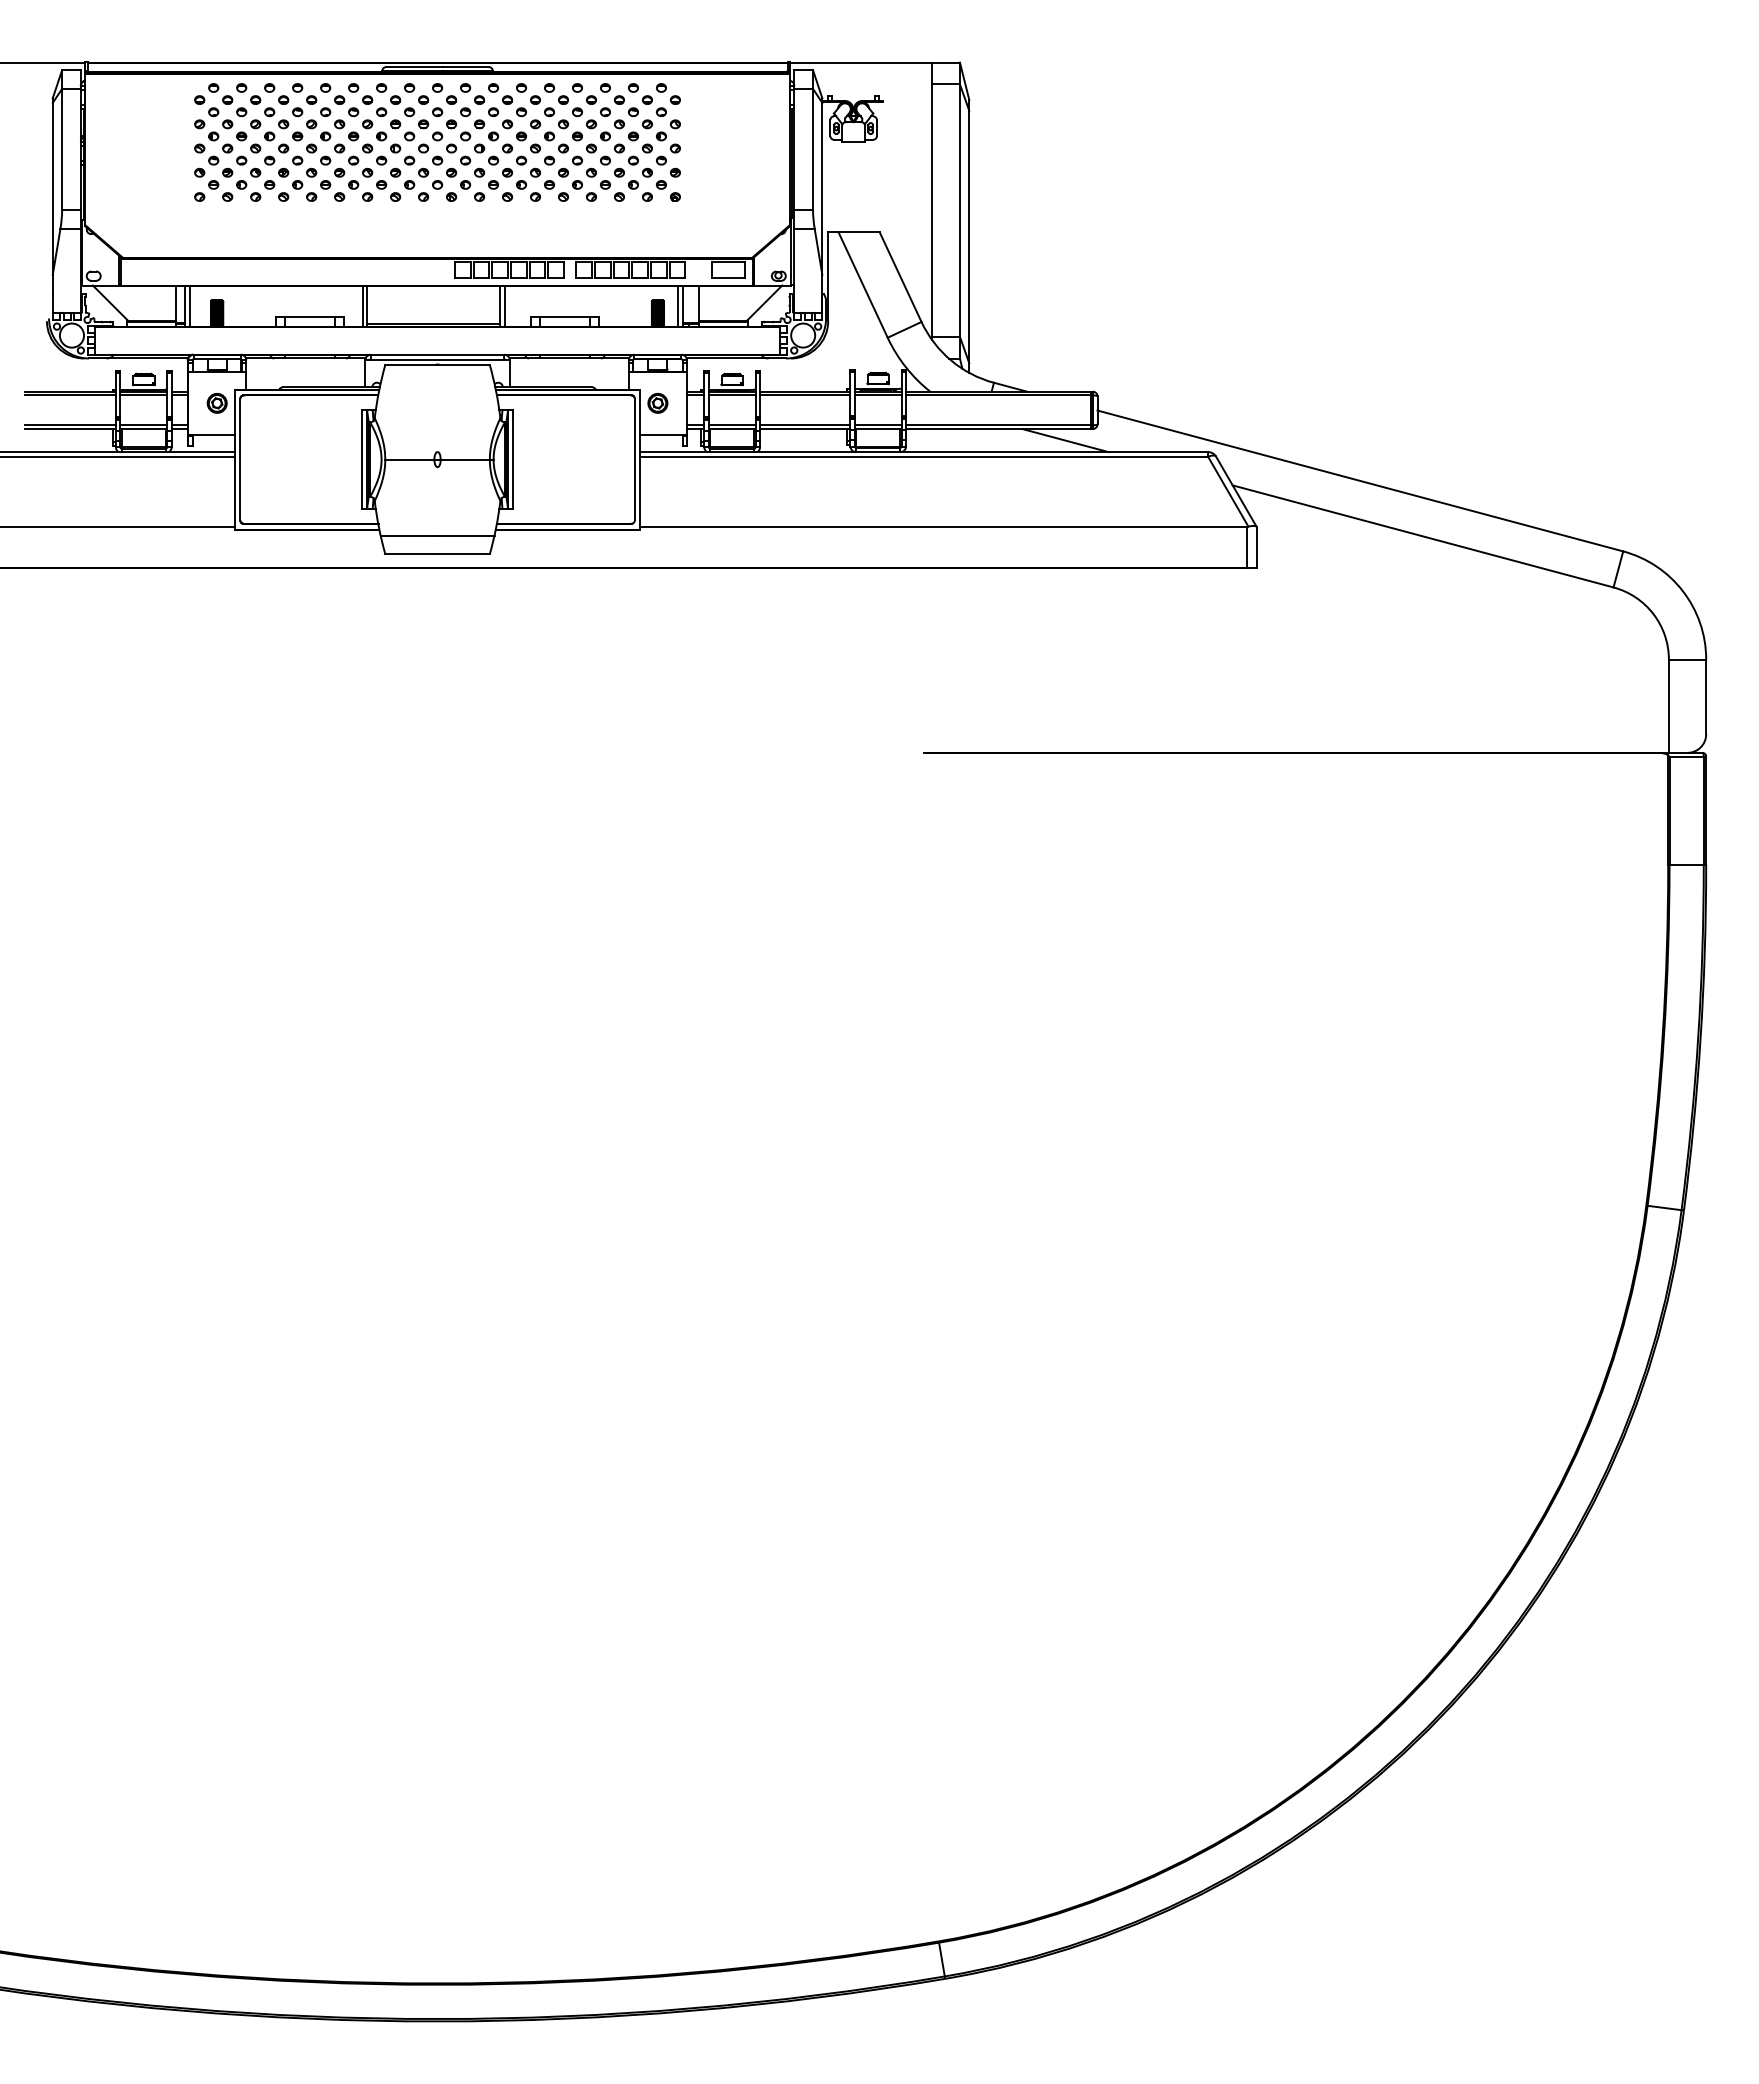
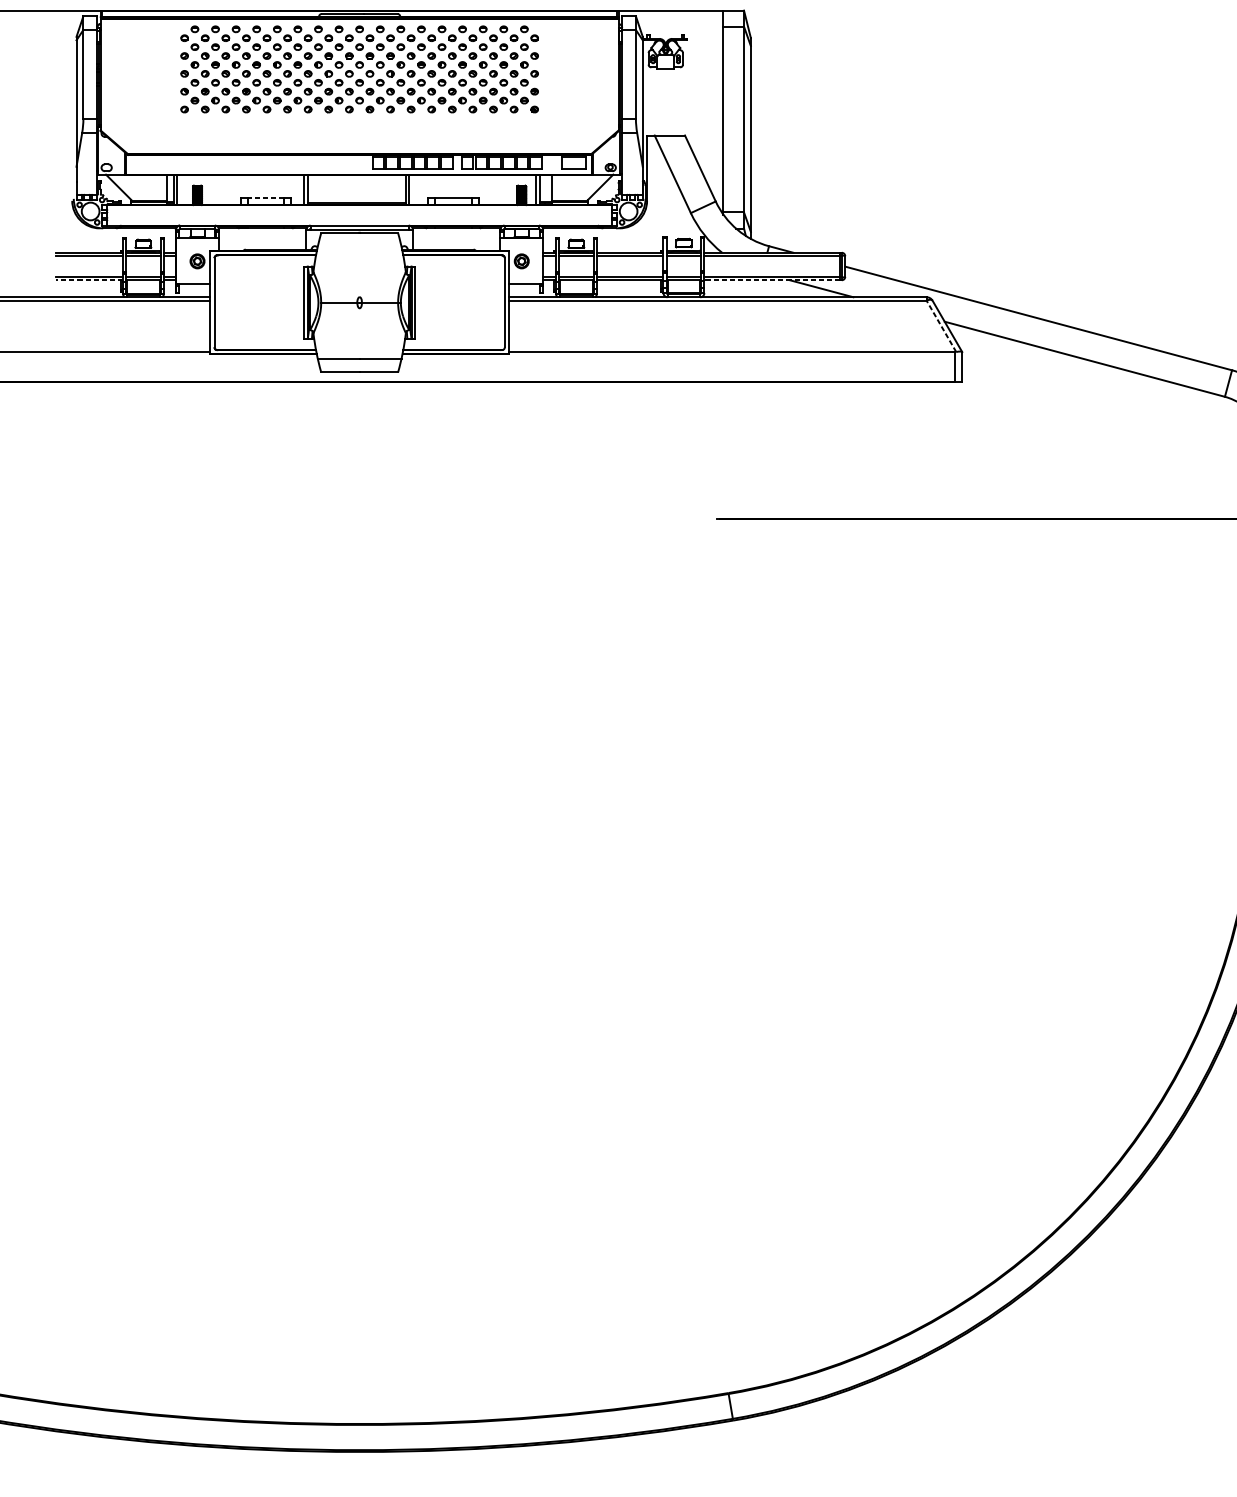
line: (310, 317) -> (266, 198), solid -> dashed
line: (70, 429) -> (89, 280), solid -> dashed
line: (997, 429) -> (771, 280), solid -> dashed
line: (1228, 491) -> (941, 326), solid -> dashed

